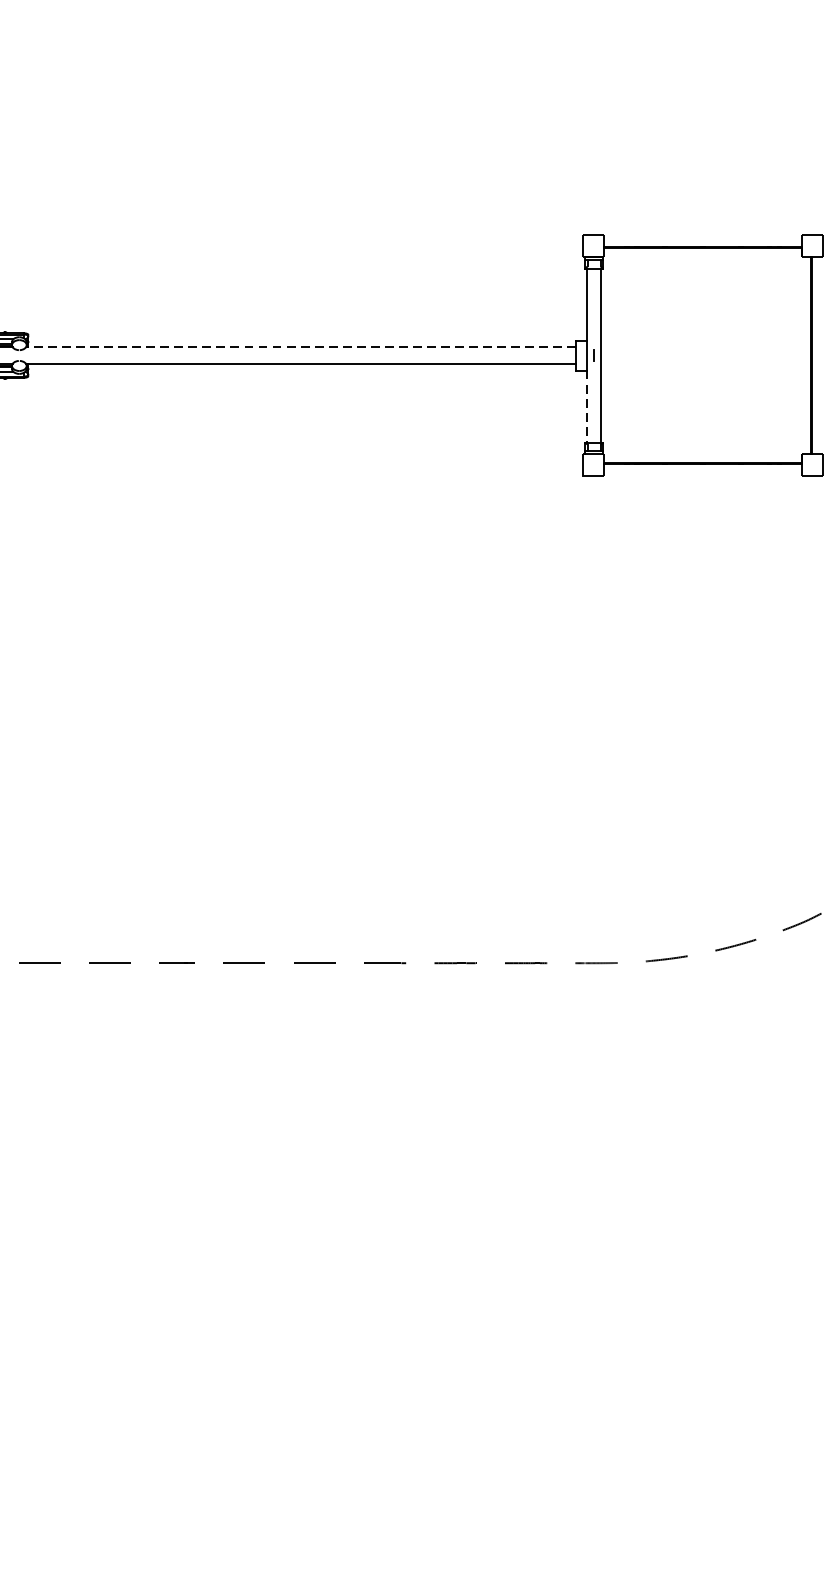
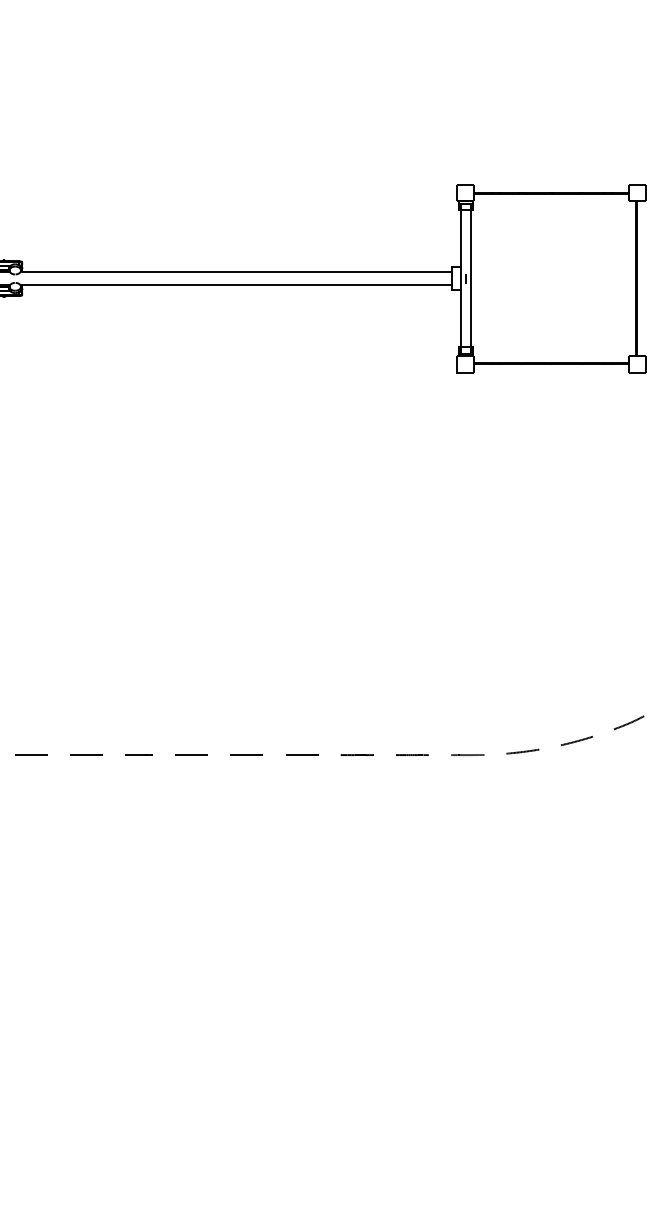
line: (301, 347) -> (236, 272), dashed -> solid
line: (587, 407) -> (460, 319), dashed -> solid

